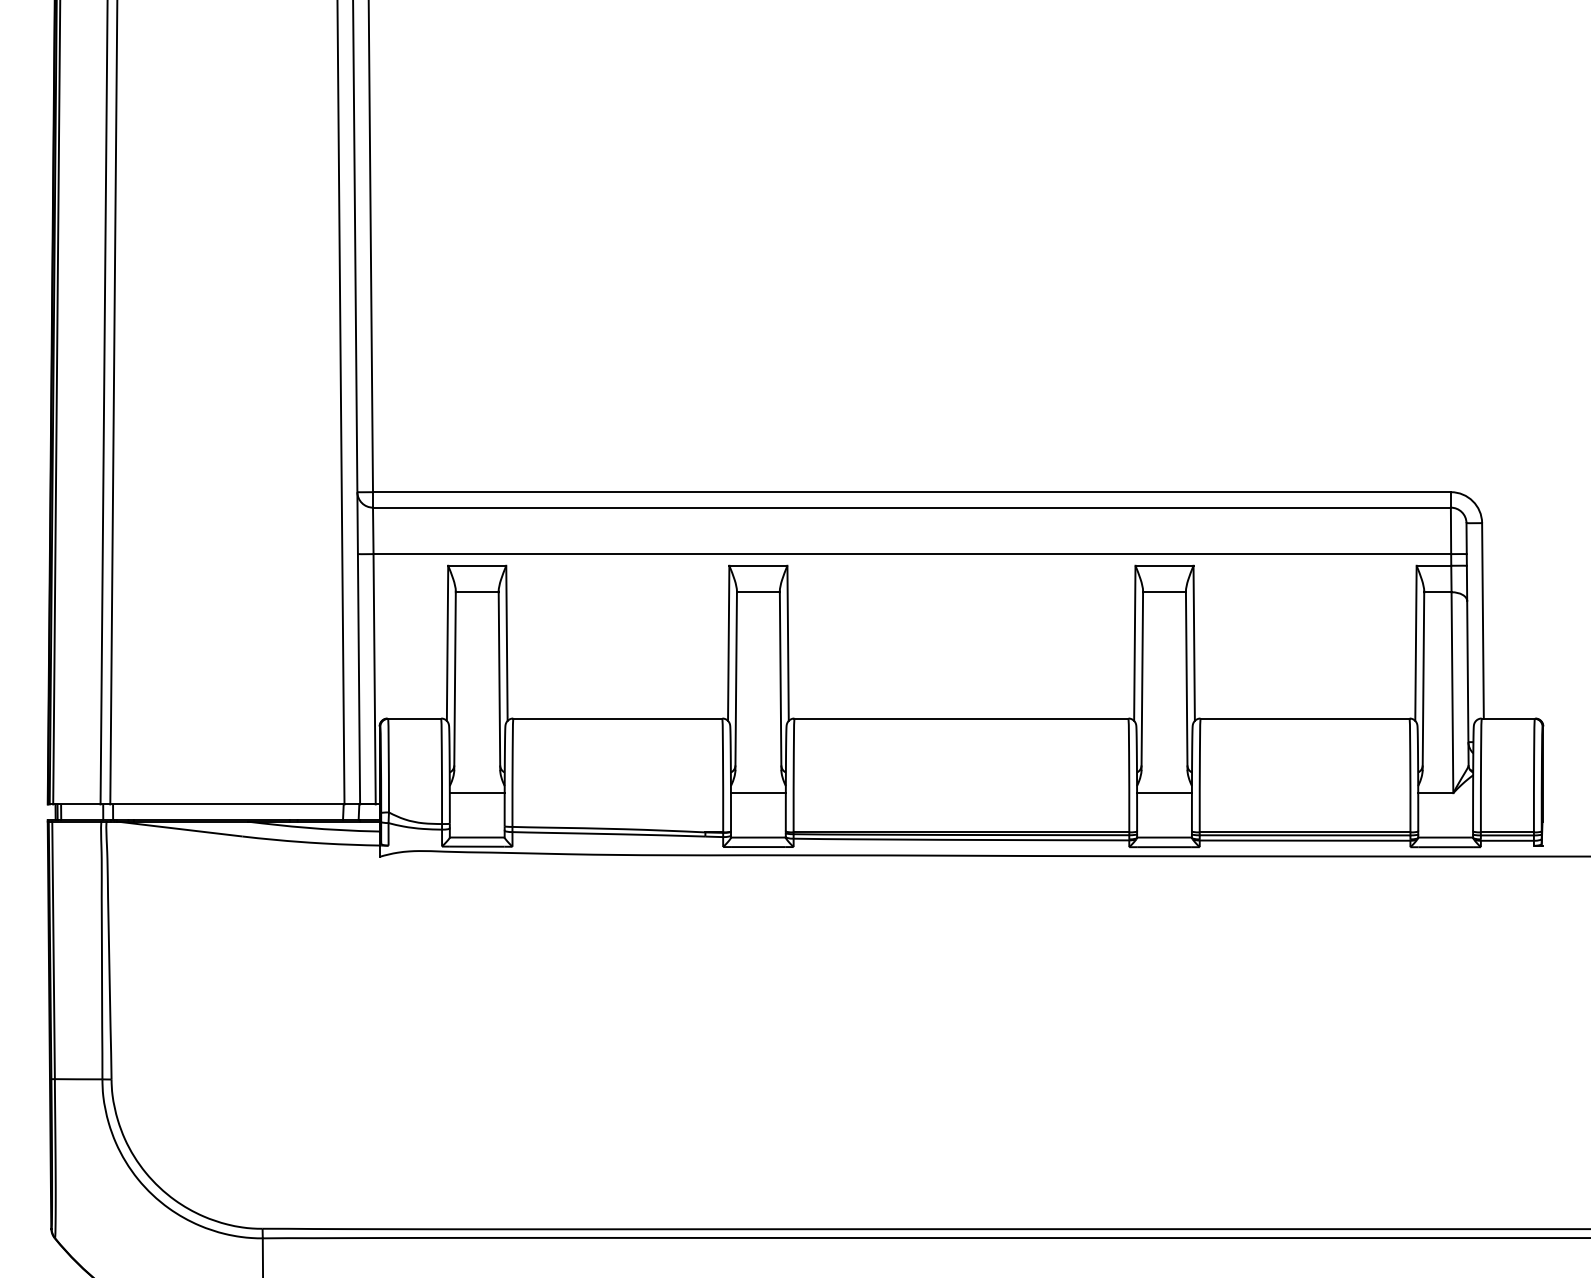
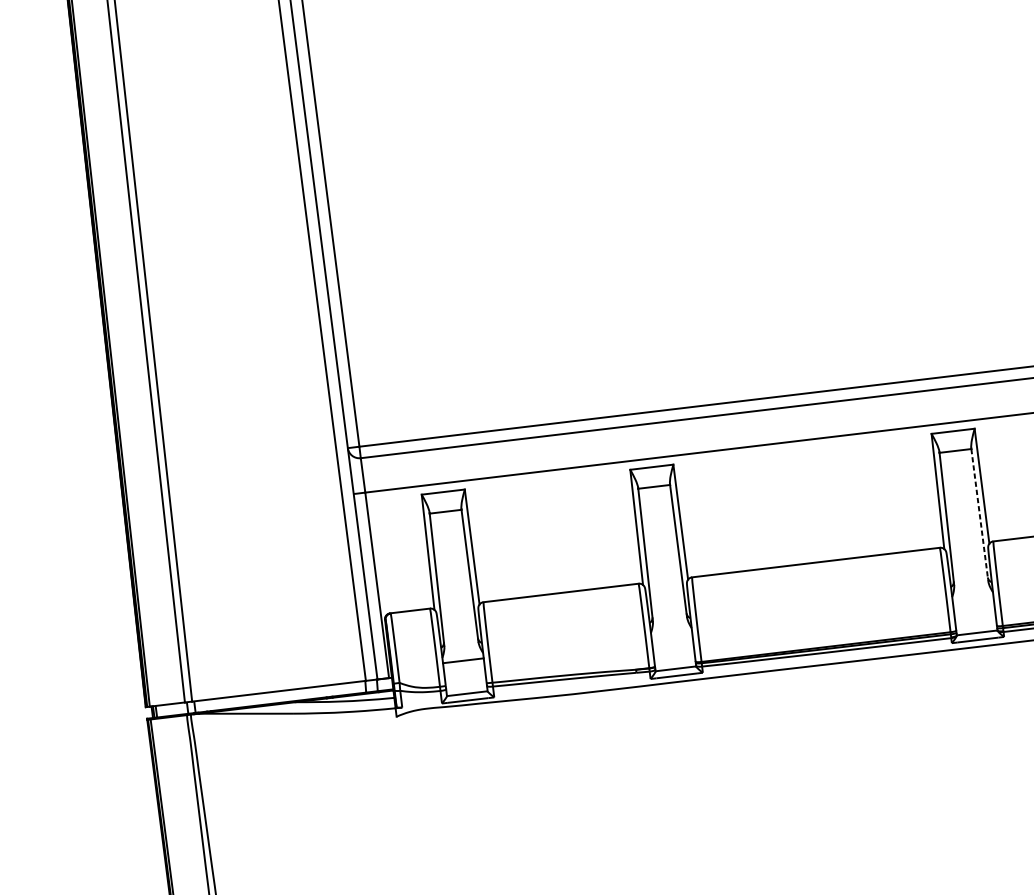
line: (1186, 681) -> (979, 515), solid -> dashed
line: (757, 793) -> (671, 636), removed
line: (1164, 793) -> (973, 600), removed

